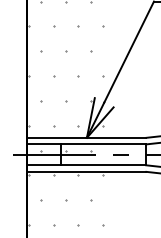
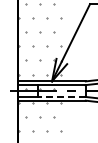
line: (103, 164) -> (61, 96), solid -> dashed

